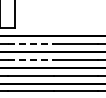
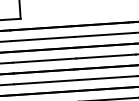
line: (31, 43) -> (43, 38), dashed -> solid
line: (31, 59) -> (45, 60), dashed -> solid

